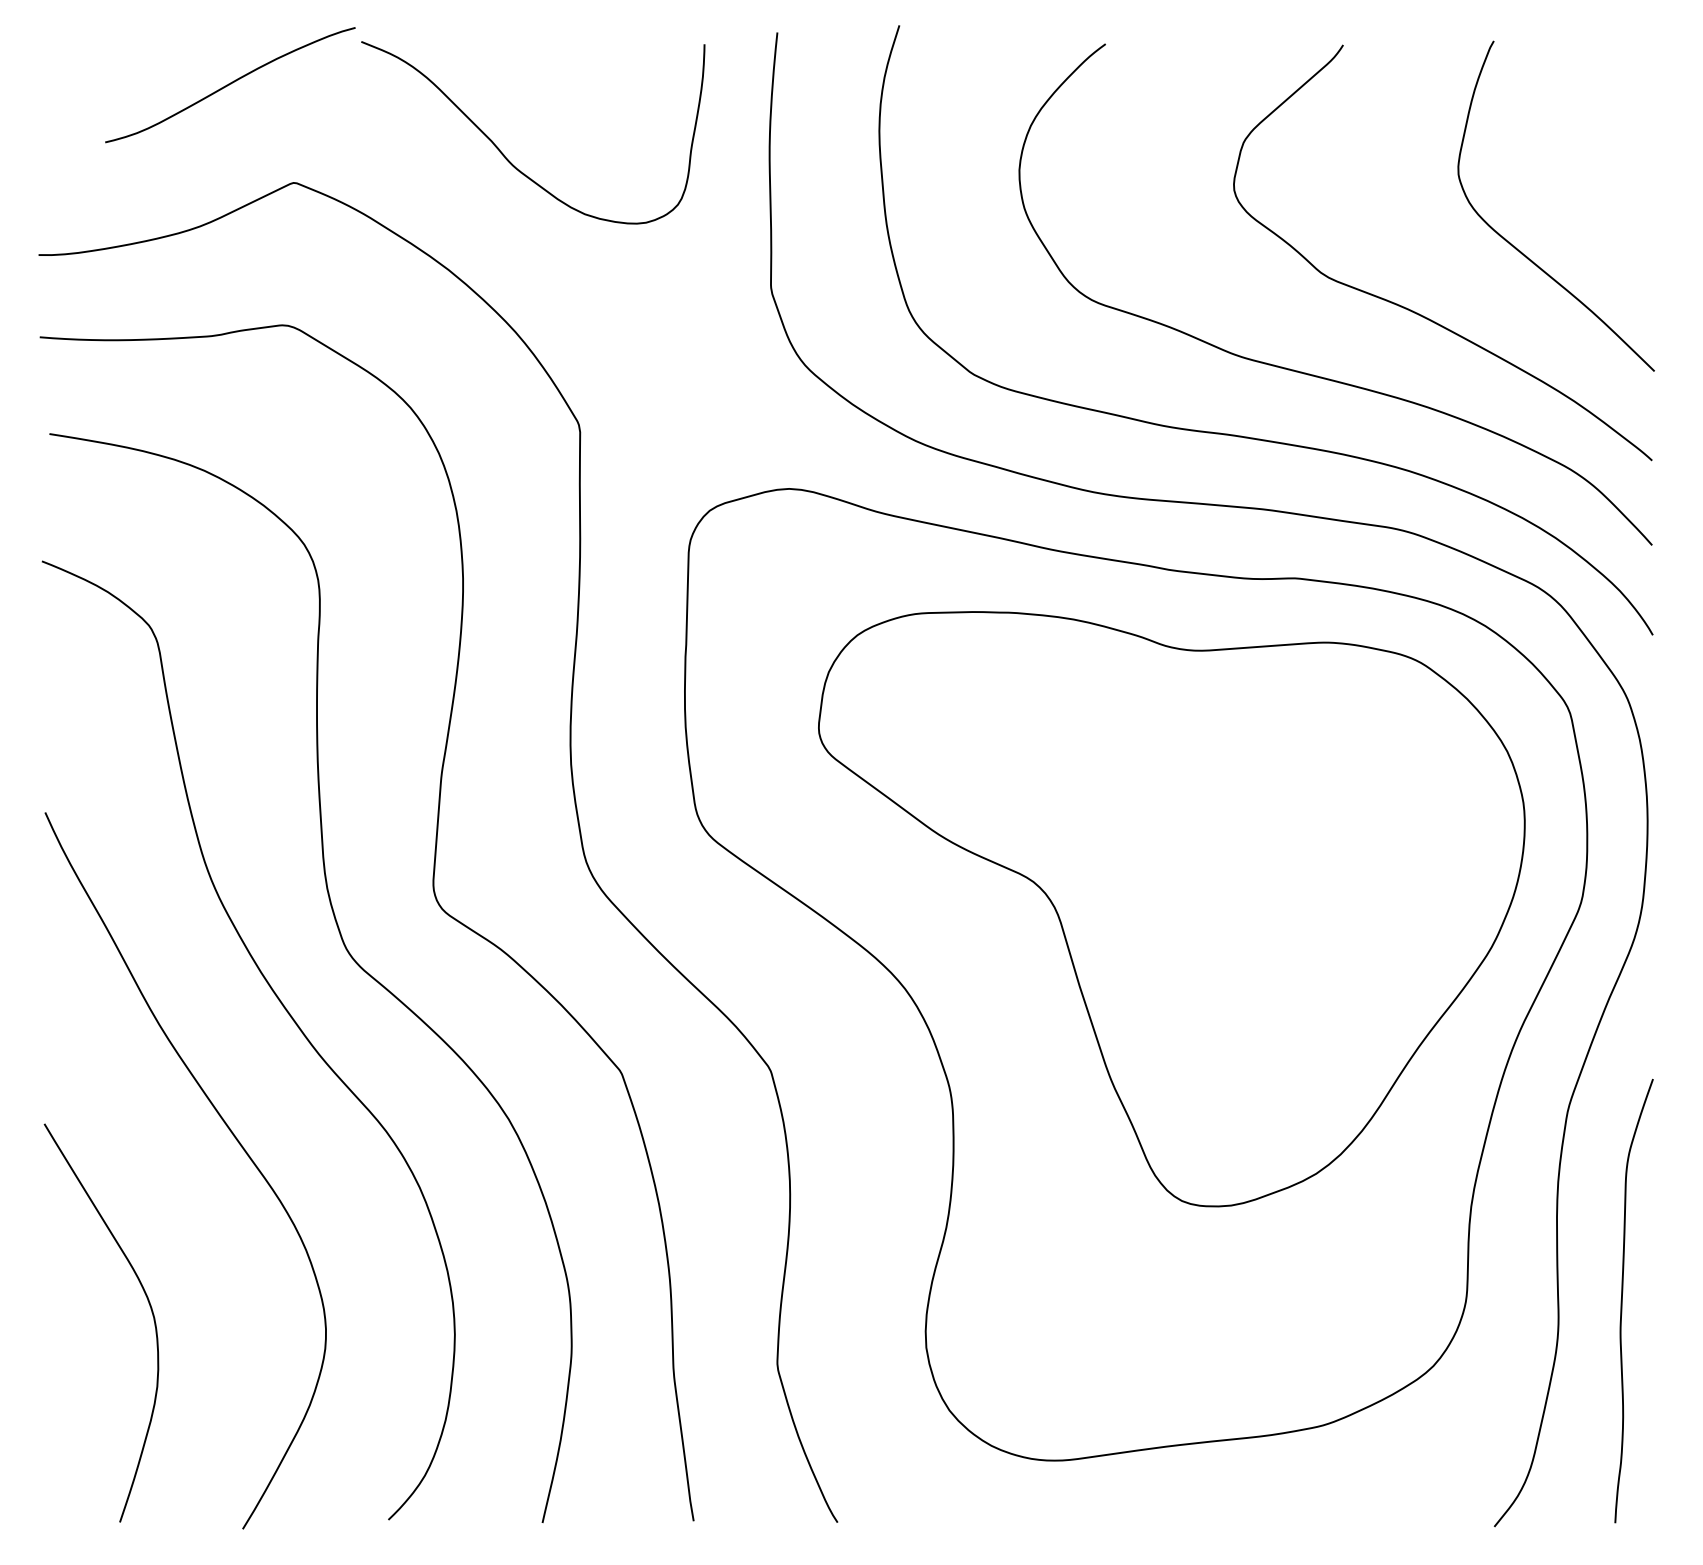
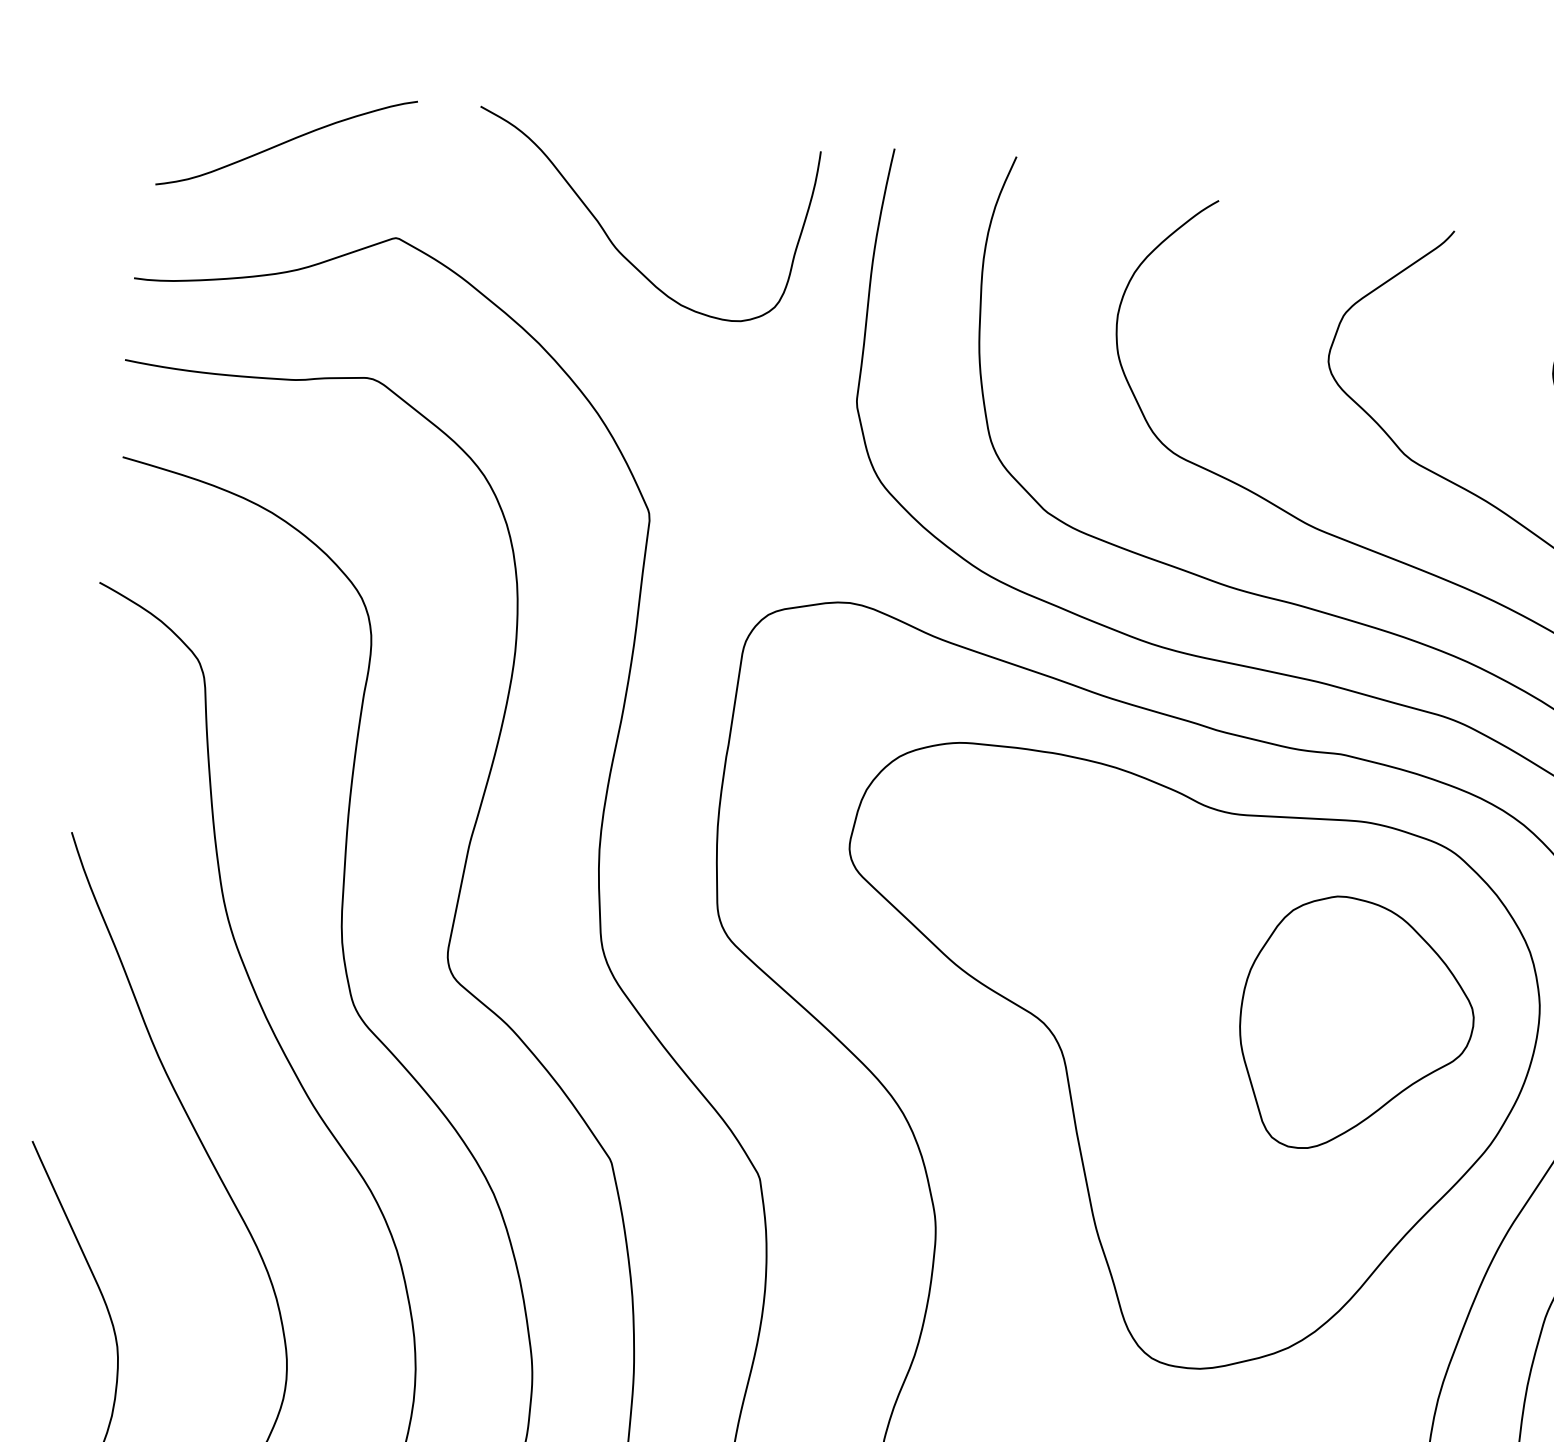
curve: (230, 84) -> (286, 142), moved
part: (1343, 846) -> (1355, 1026), added

